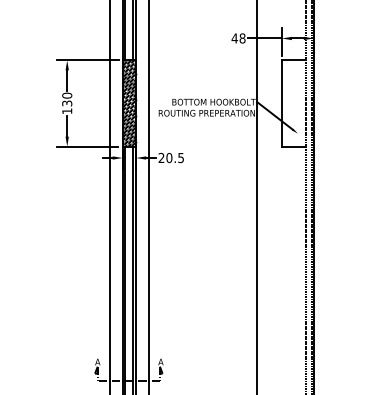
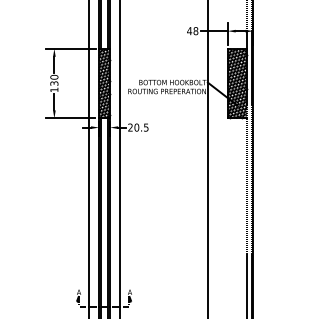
hatch: (292, 103) -> (236, 83), added

